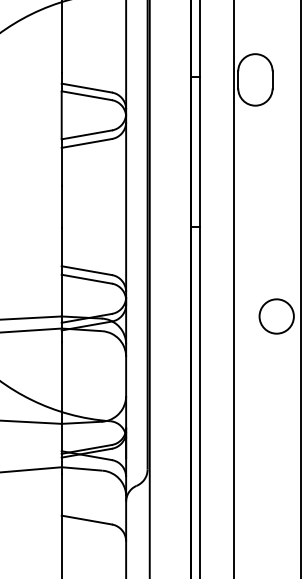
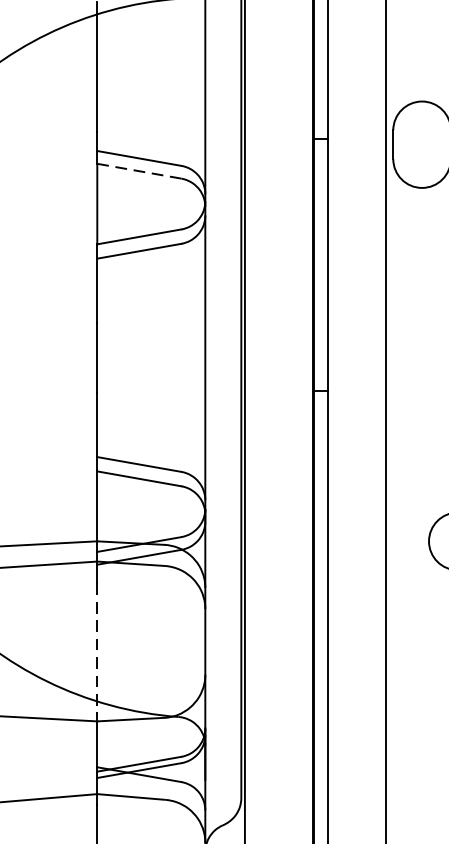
line: (86, 95) -> (138, 170), solid -> dashed
line: (61, 380) -> (96, 648), solid -> dashed

